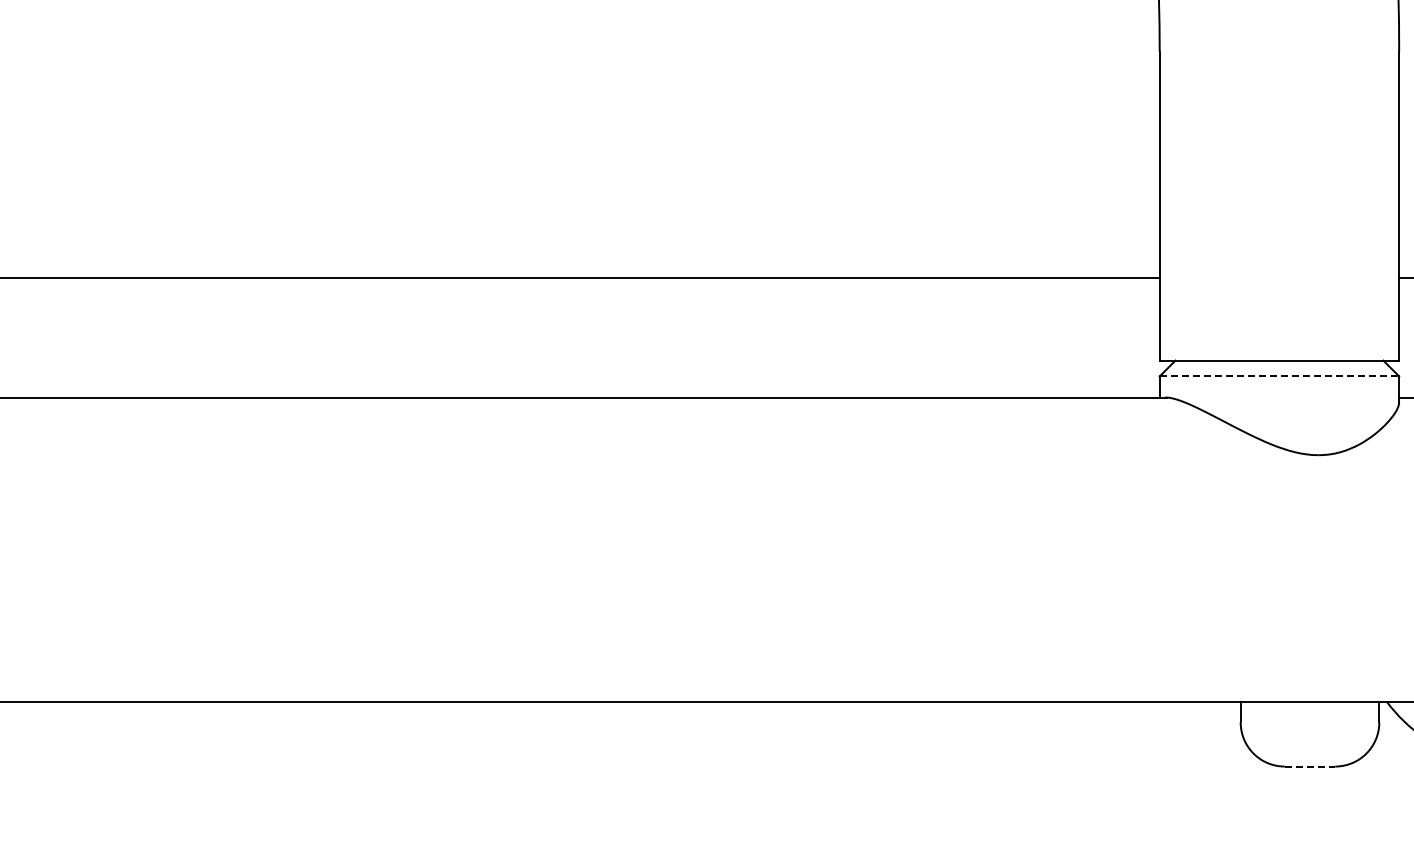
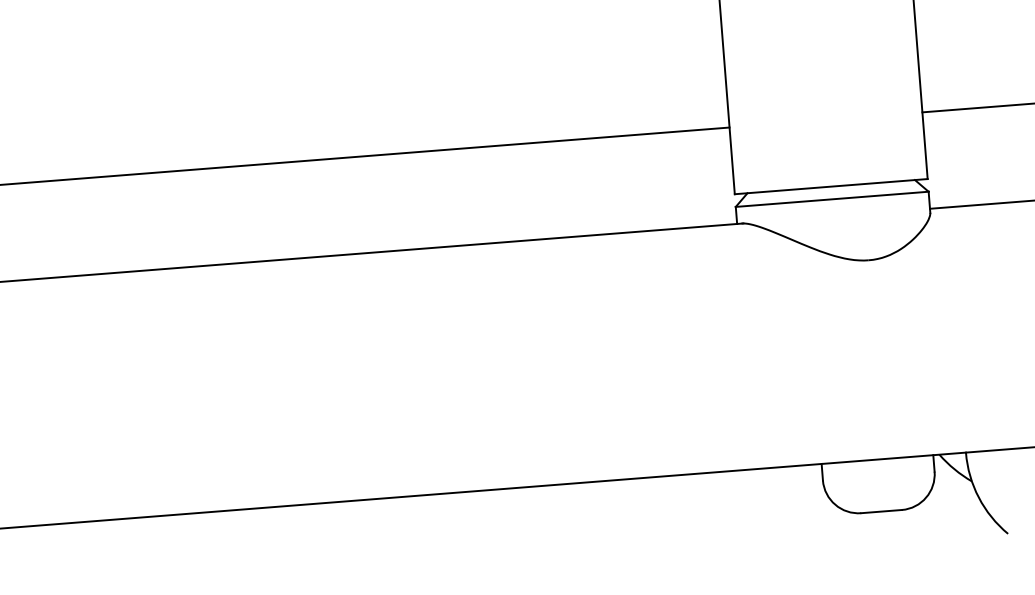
line: (1279, 376) -> (832, 199), dashed -> solid
line: (1310, 766) -> (881, 511), dashed -> solid

